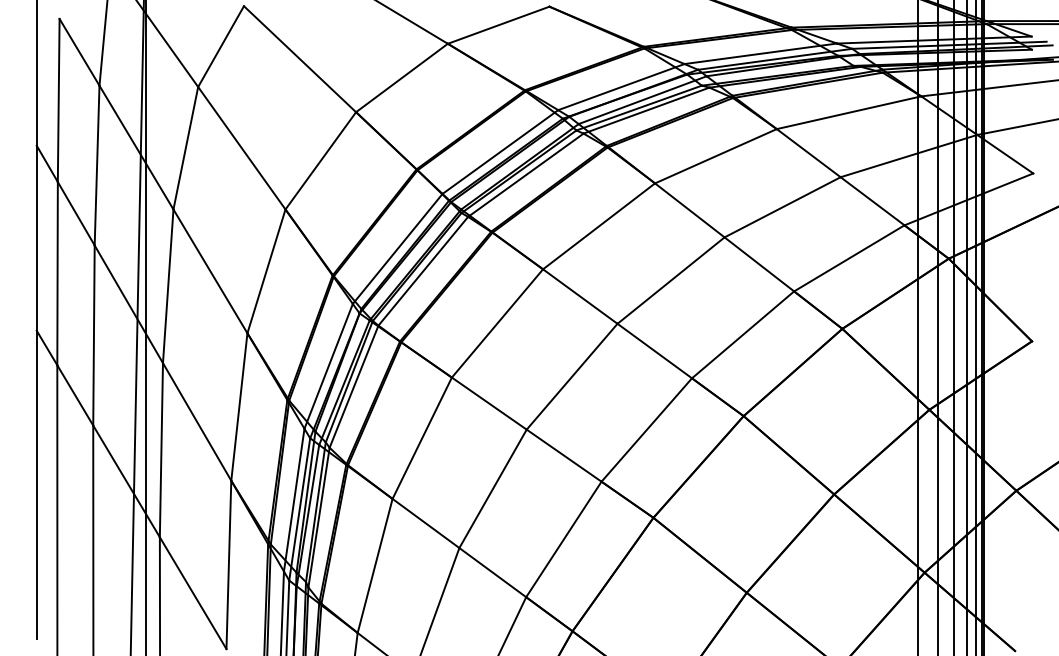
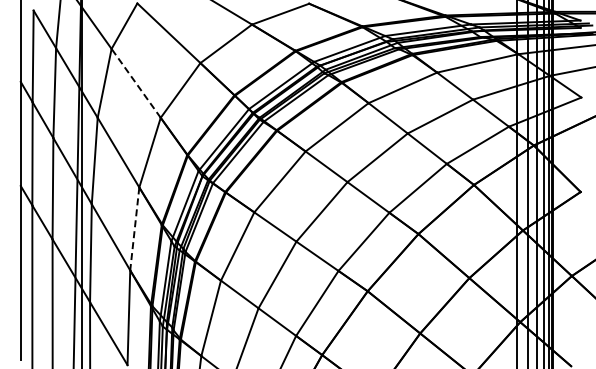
line: (240, 146) -> (135, 82), solid -> dashed
line: (238, 406) -> (134, 228), solid -> dashed

